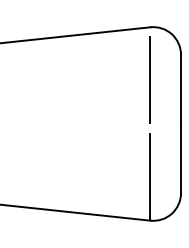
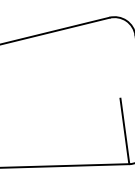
line: (149, 79) -> (114, 57), removed

